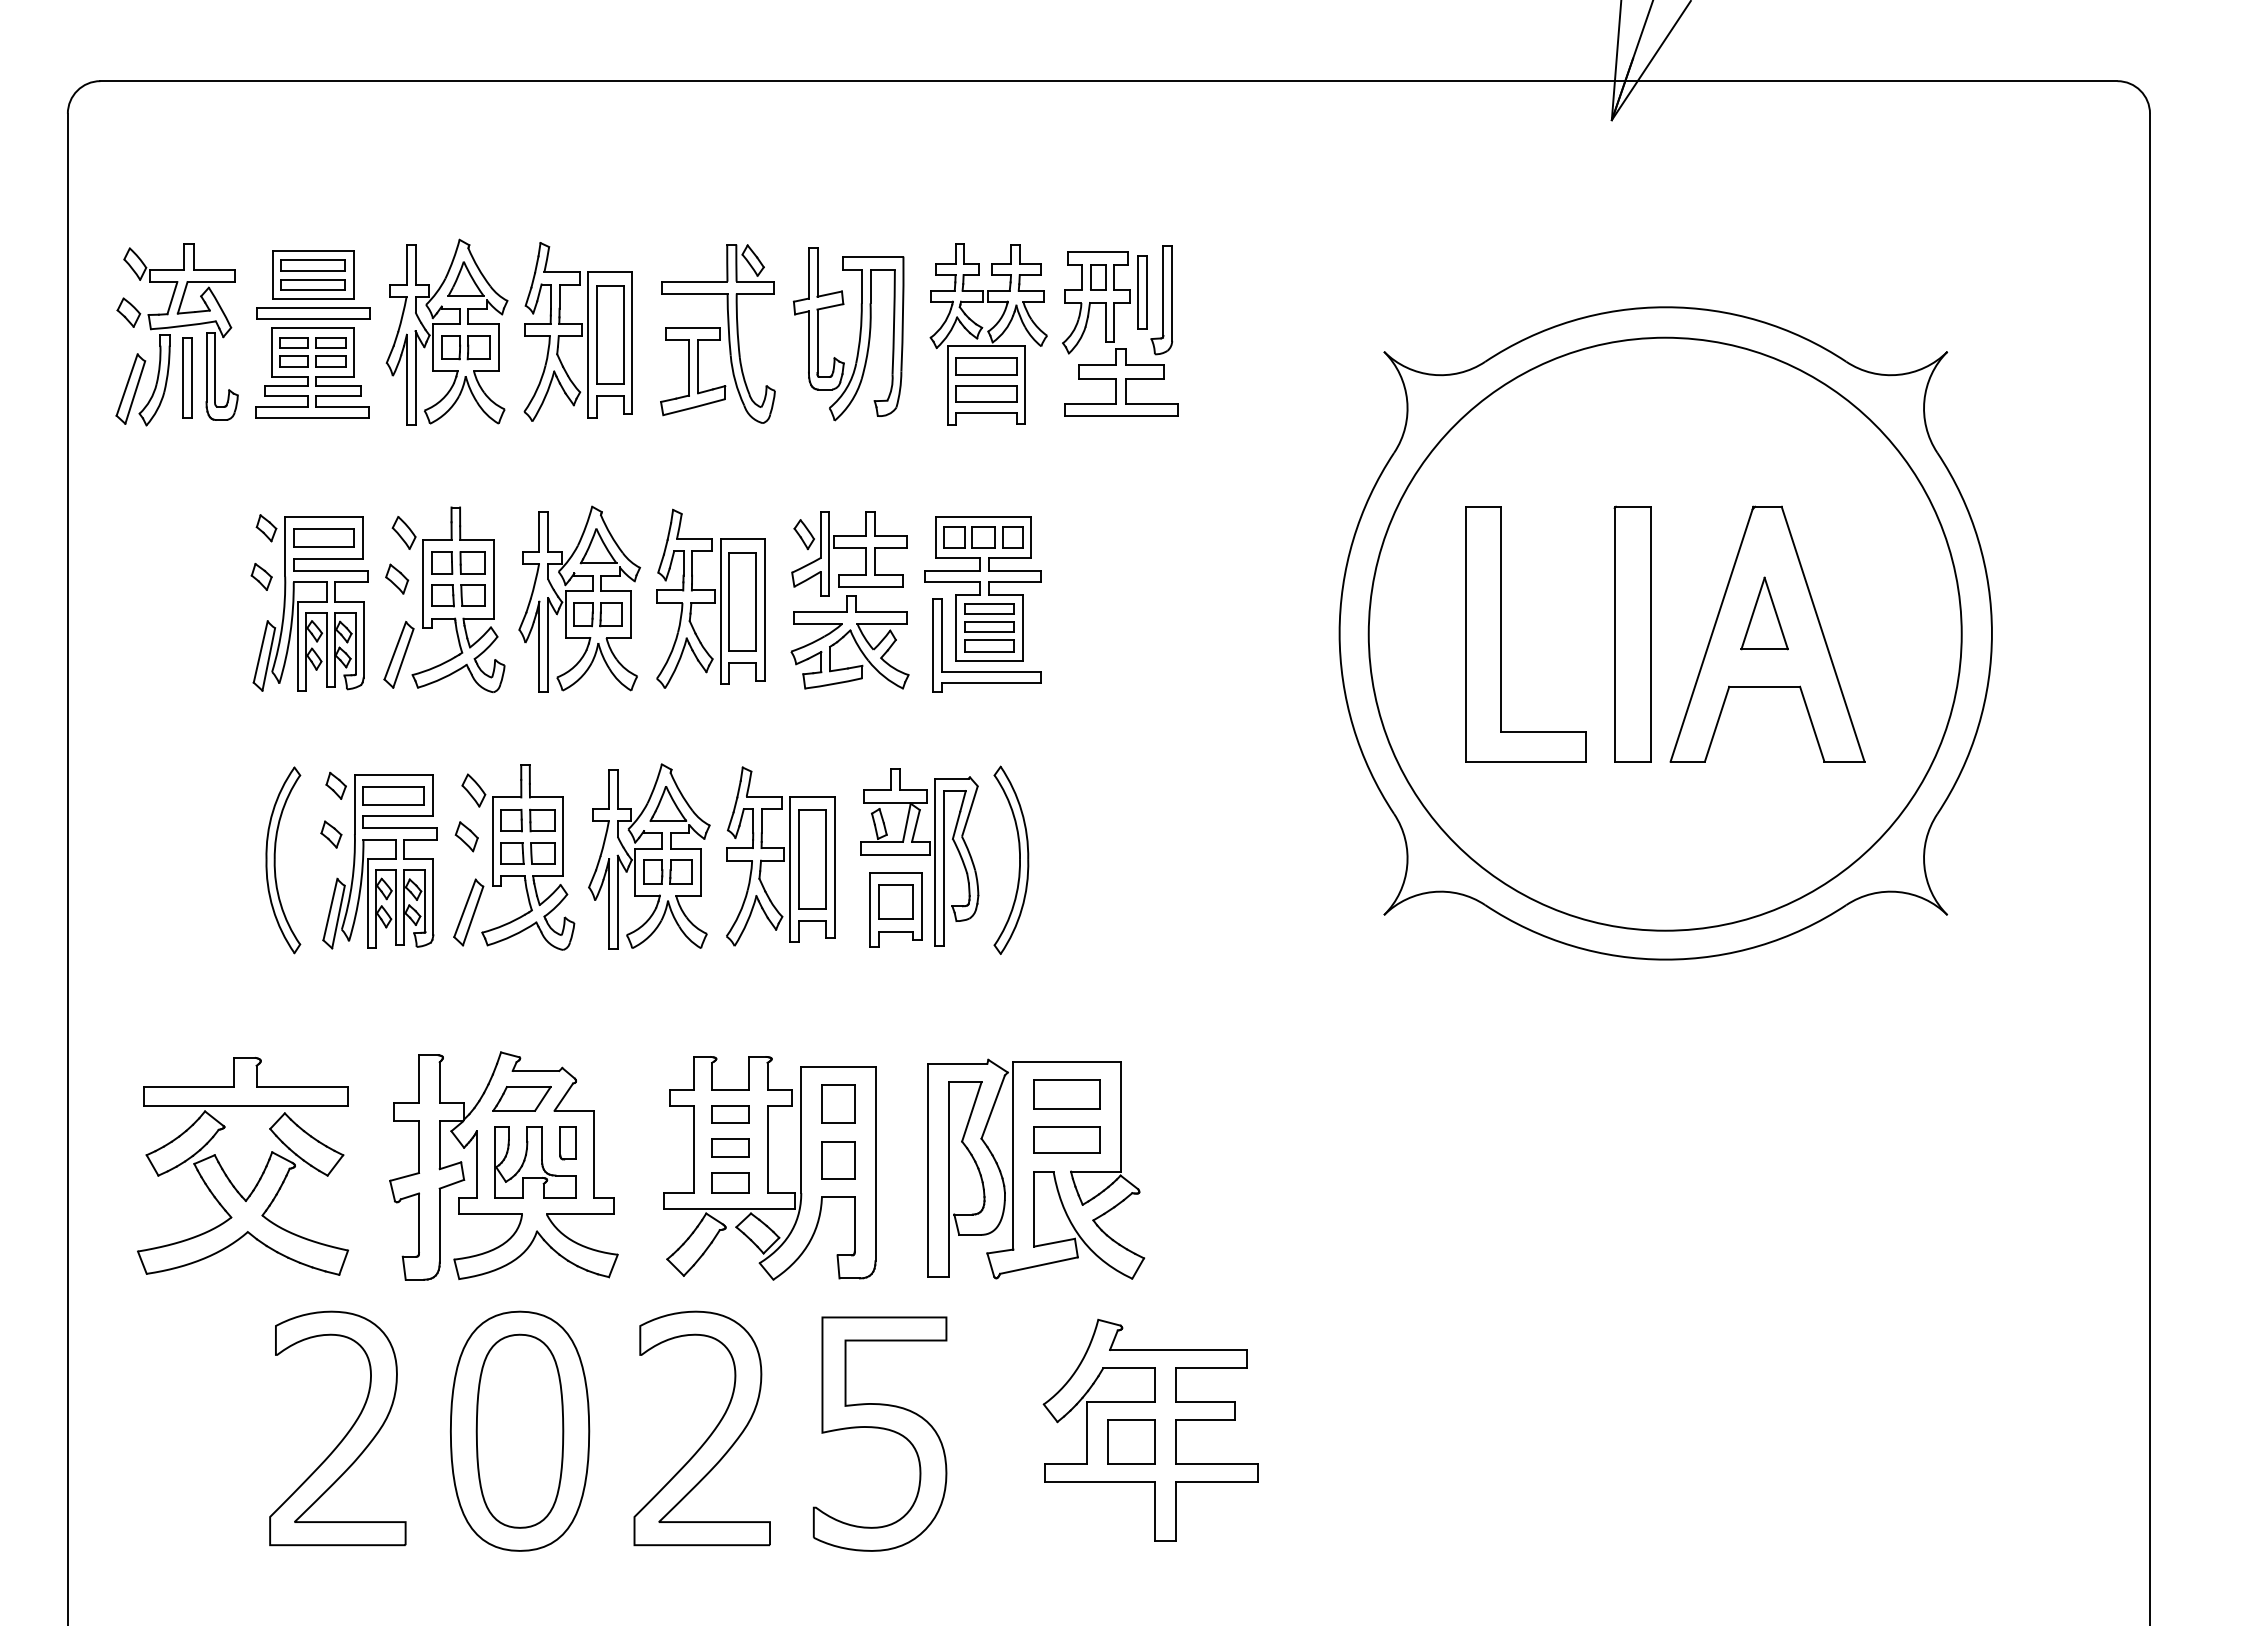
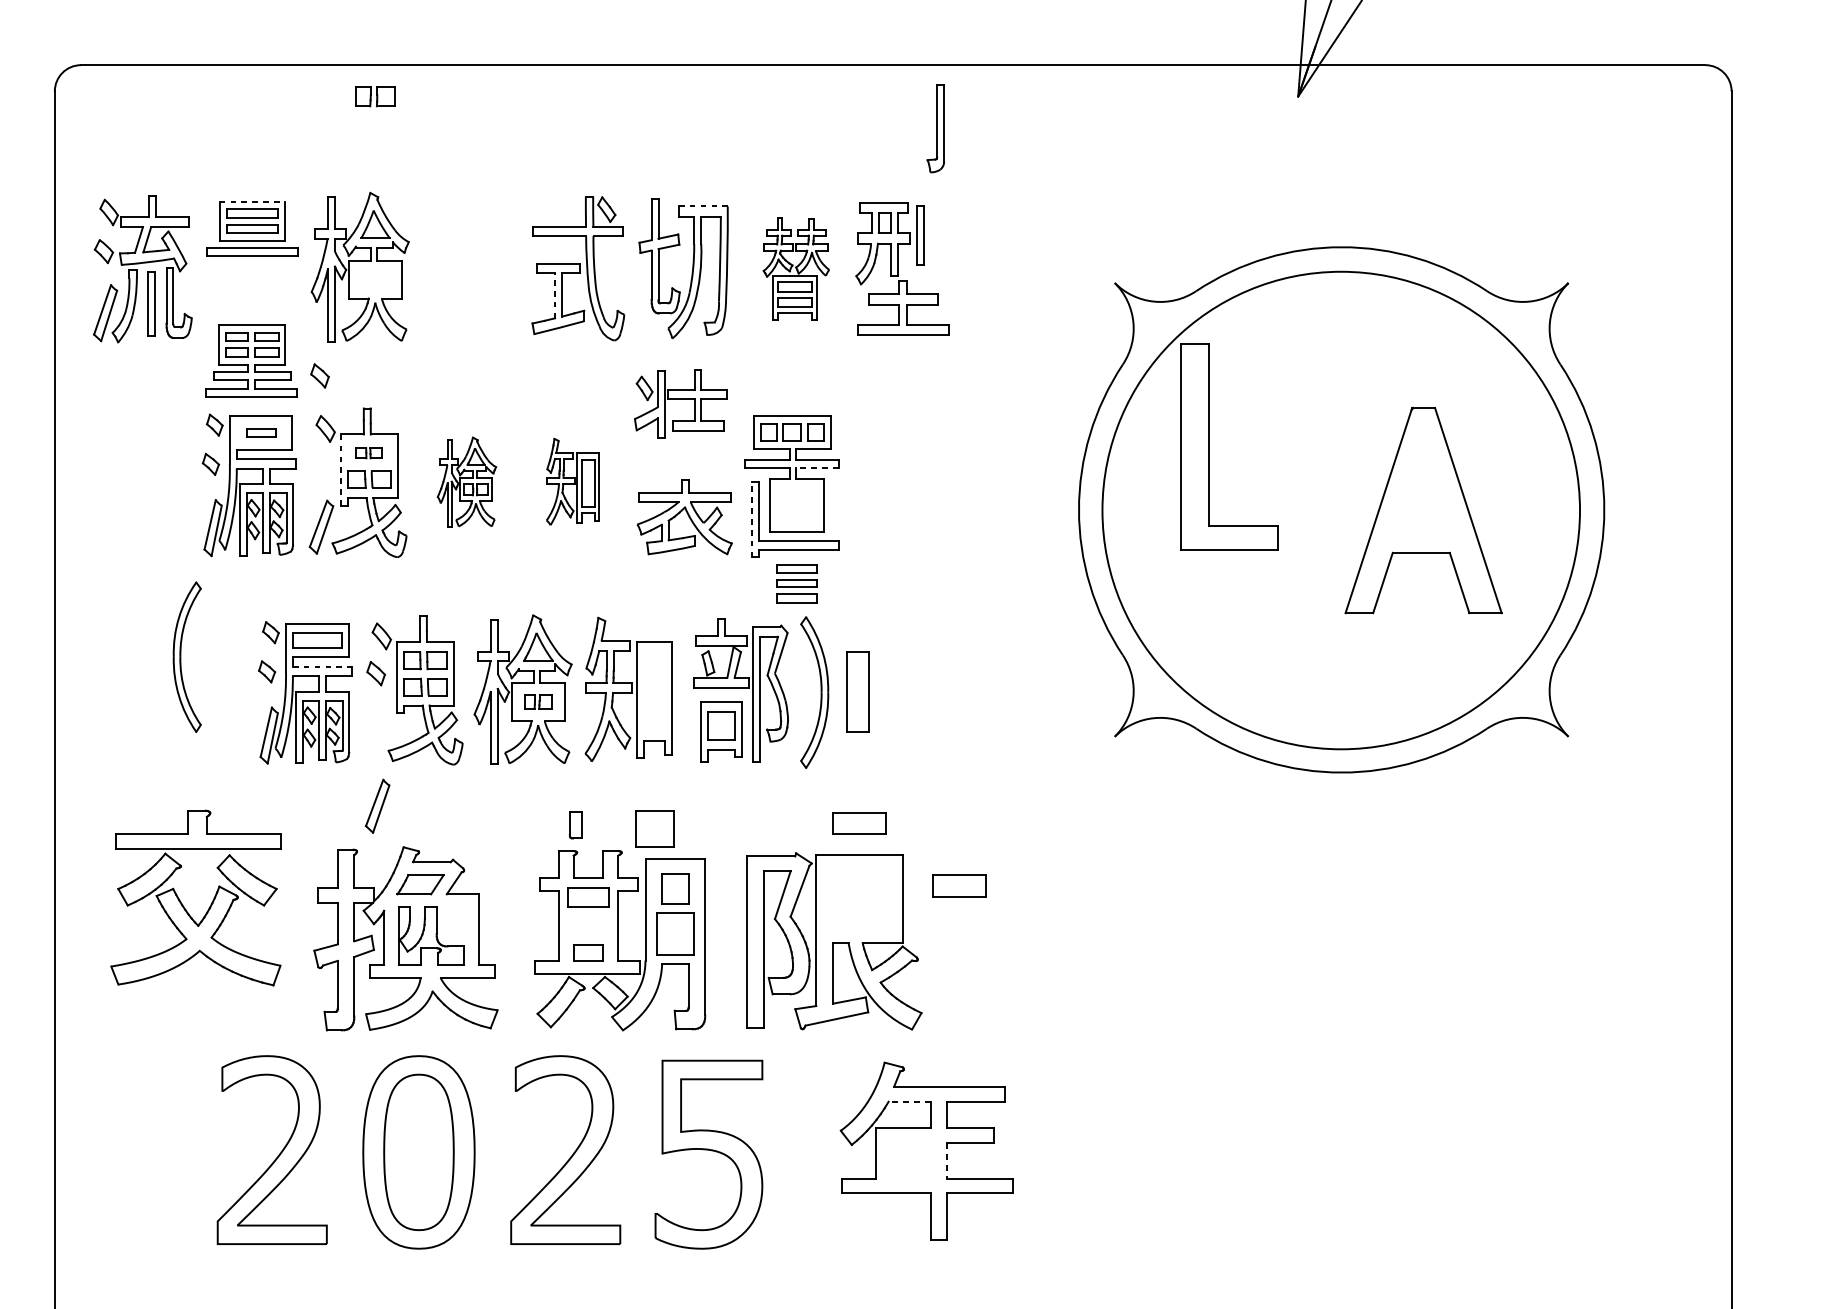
line: (313, 250) -> (252, 201), solid -> dashed
line: (873, 256) -> (703, 206), solid -> dashed
part: (1161, 300) -> (935, 129), moved
part: (577, 331) -> (465, 266), removed
part: (988, 334) -> (796, 269), size x0.7
part: (465, 347) -> (375, 96), moved
line: (689, 367) -> (555, 295), solid -> dashed
part: (312, 372) -> (251, 360), moved
part: (323, 537) -> (260, 432), size x0.6
part: (849, 553) -> (681, 403), moved
part: (458, 562) -> (369, 452), size x0.6
part: (397, 578) -> (320, 375), moved
line: (1014, 581) -> (817, 468), solid -> dashed
line: (423, 583) -> (341, 469), solid -> dashed
part: (579, 598) -> (466, 481), size x0.6
part: (710, 598) -> (572, 481), size x0.6
part: (1764, 613) -> (1421, 493), removed
part: (989, 627) -> (797, 584), moved
part: (1632, 633) -> (1314, 509), removed
part: (1501, 634) -> (1209, 447), moved
line: (933, 645) -> (751, 519), solid -> dashed
line: (400, 828) -> (322, 666), solid -> dashed
part: (812, 859) -> (858, 691), moved
part: (275, 860) -> (180, 657), moved
part: (667, 871) -> (537, 701), size x0.7
part: (468, 912) -> (377, 806), moved
part: (1066, 1094) -> (958, 886), moved
part: (730, 1114) -> (588, 897), size x1.4
part: (1066, 1139) -> (859, 823), moved
part: (567, 1143) -> (575, 825), moved
part: (730, 1147) -> (588, 923), removed
part: (838, 1160) -> (675, 934), size x1.4
part: (227, 1175) -> (183, 905), moved
line: (1128, 1368) -> (908, 1101), solid -> dashed
part: (1131, 1441) -> (654, 828), moved
line: (1176, 1441) -> (947, 1160), solid -> dashed

